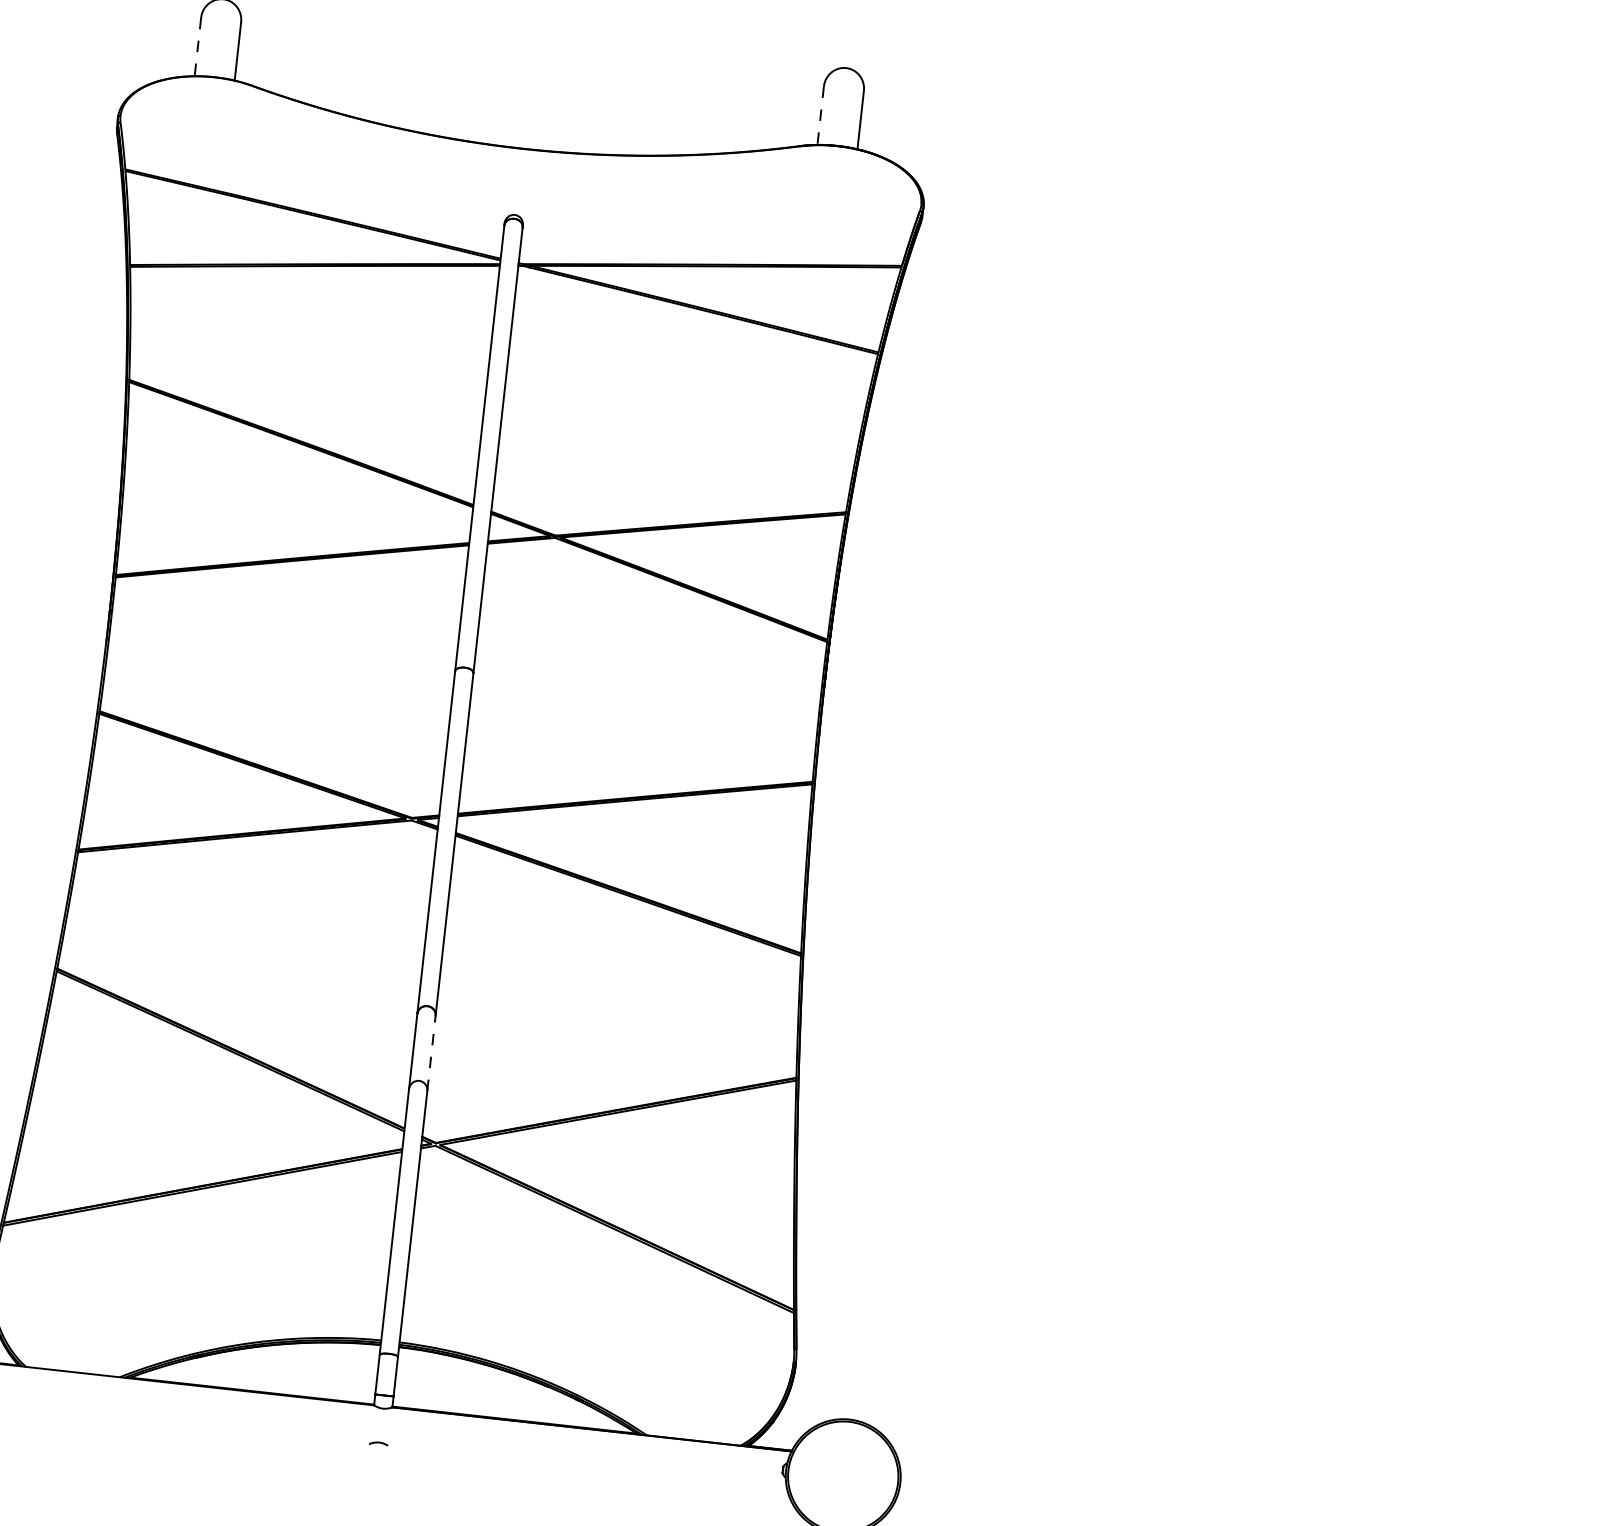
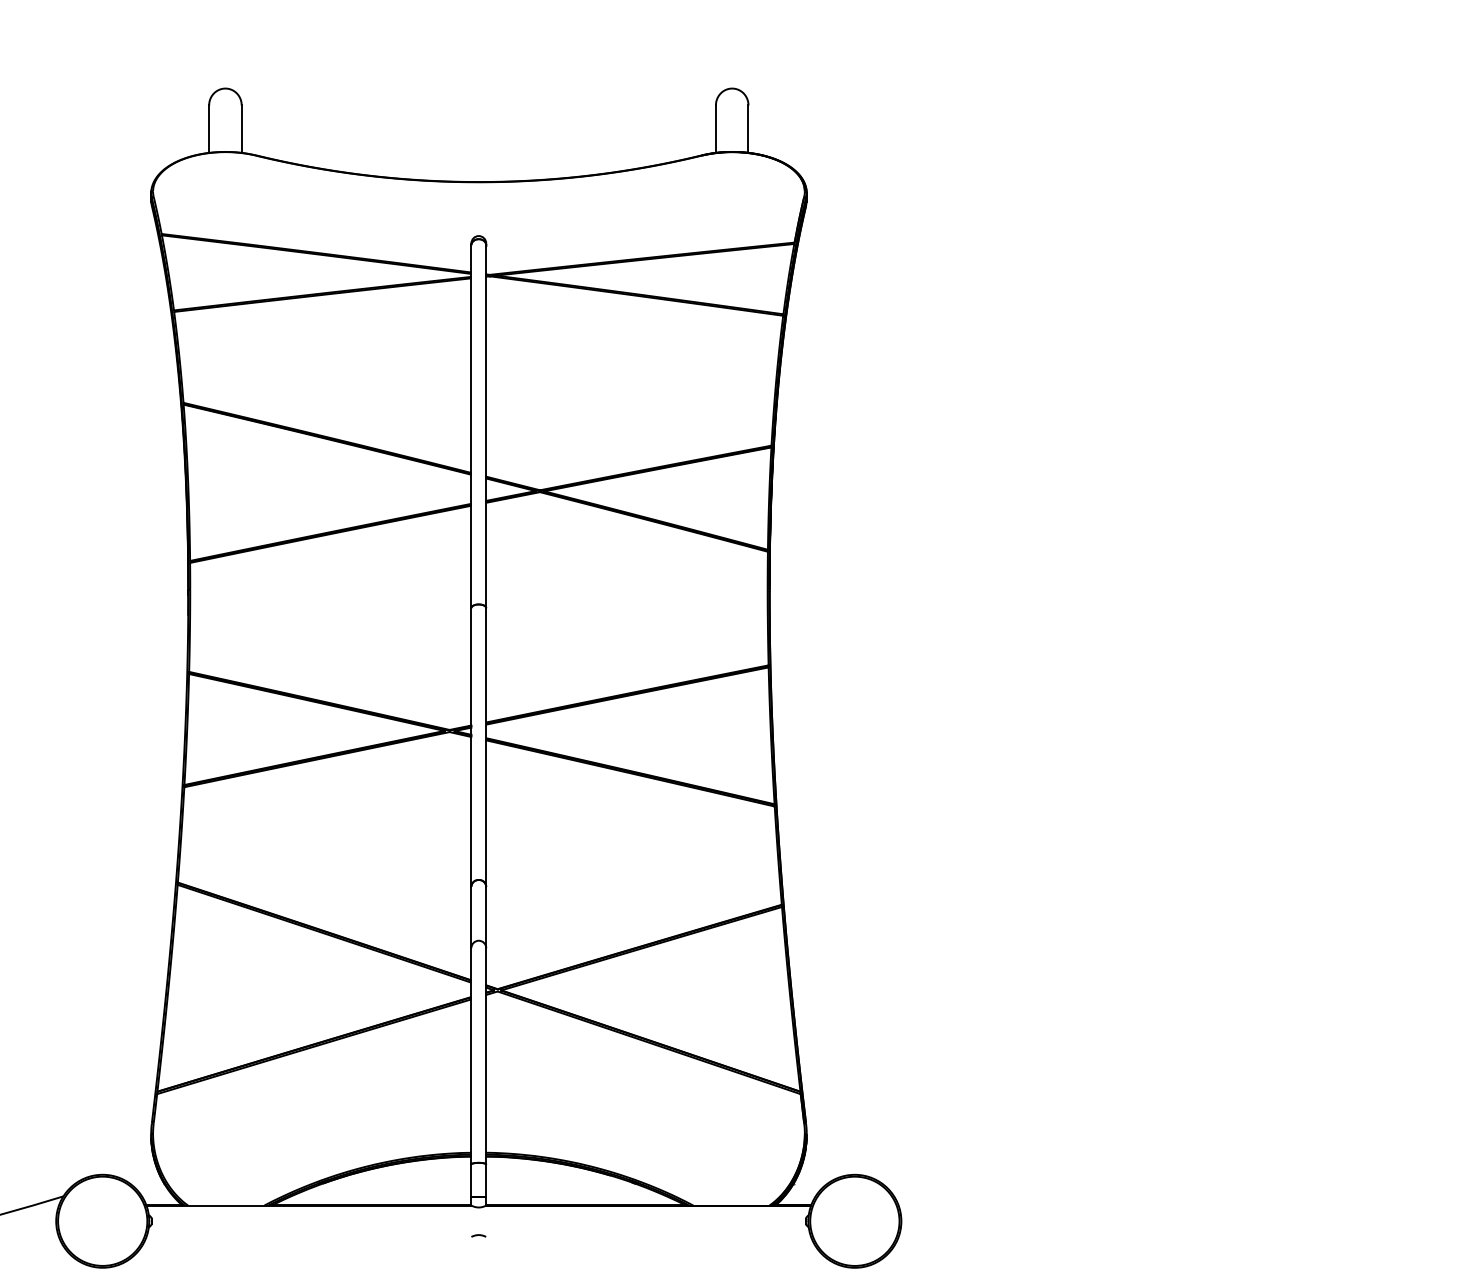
line: (198, 47) -> (209, 129), dashed -> solid
line: (820, 116) -> (715, 129), dashed -> solid
line: (431, 1053) -> (486, 917), dashed -> solid

